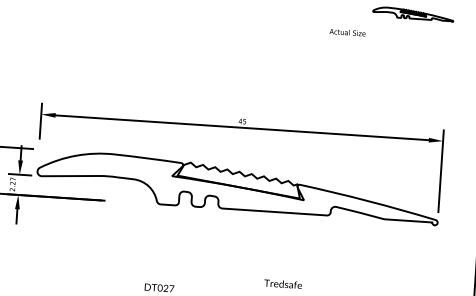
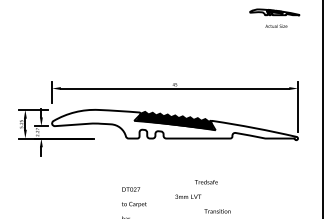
text: (347, 31) -> (276, 25), moved
fill: (239, 180) -> (175, 120), added

